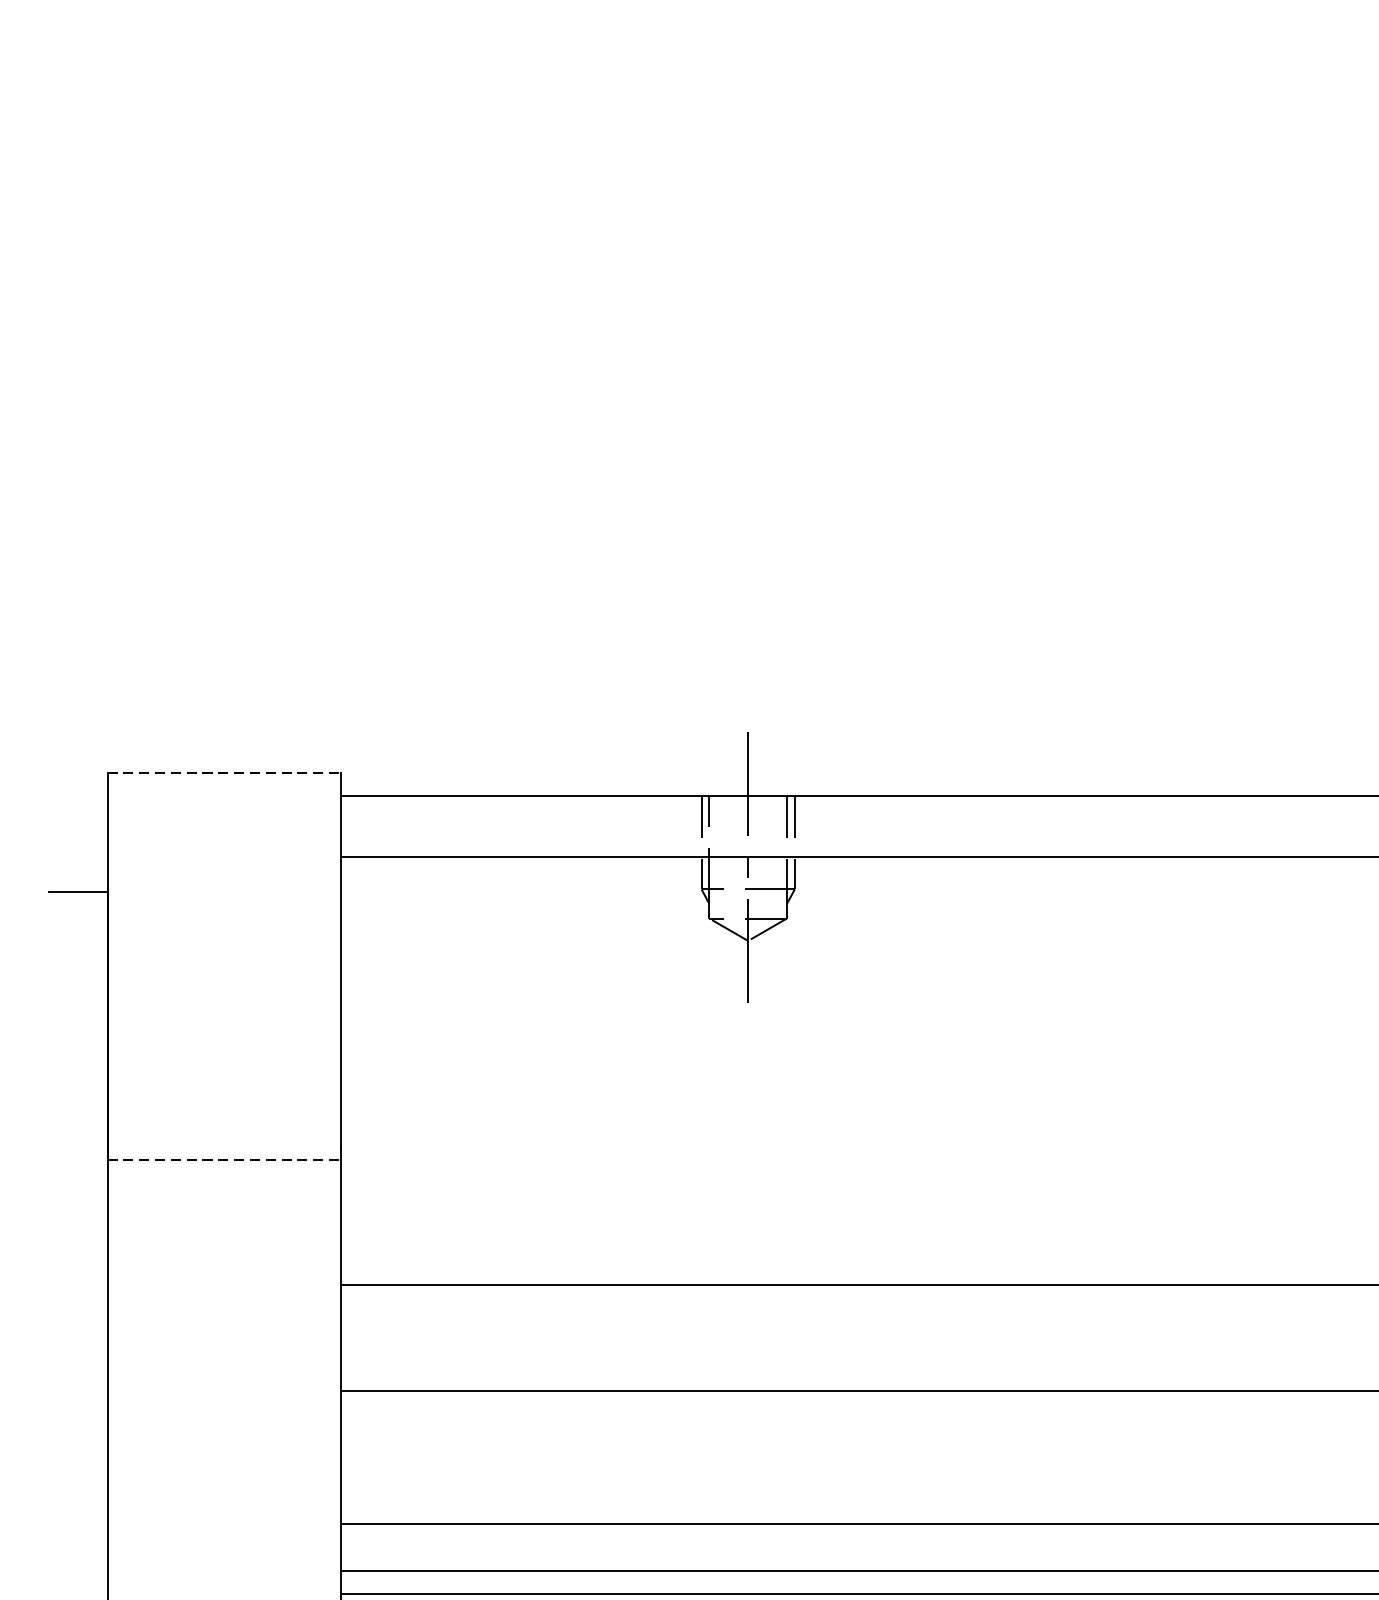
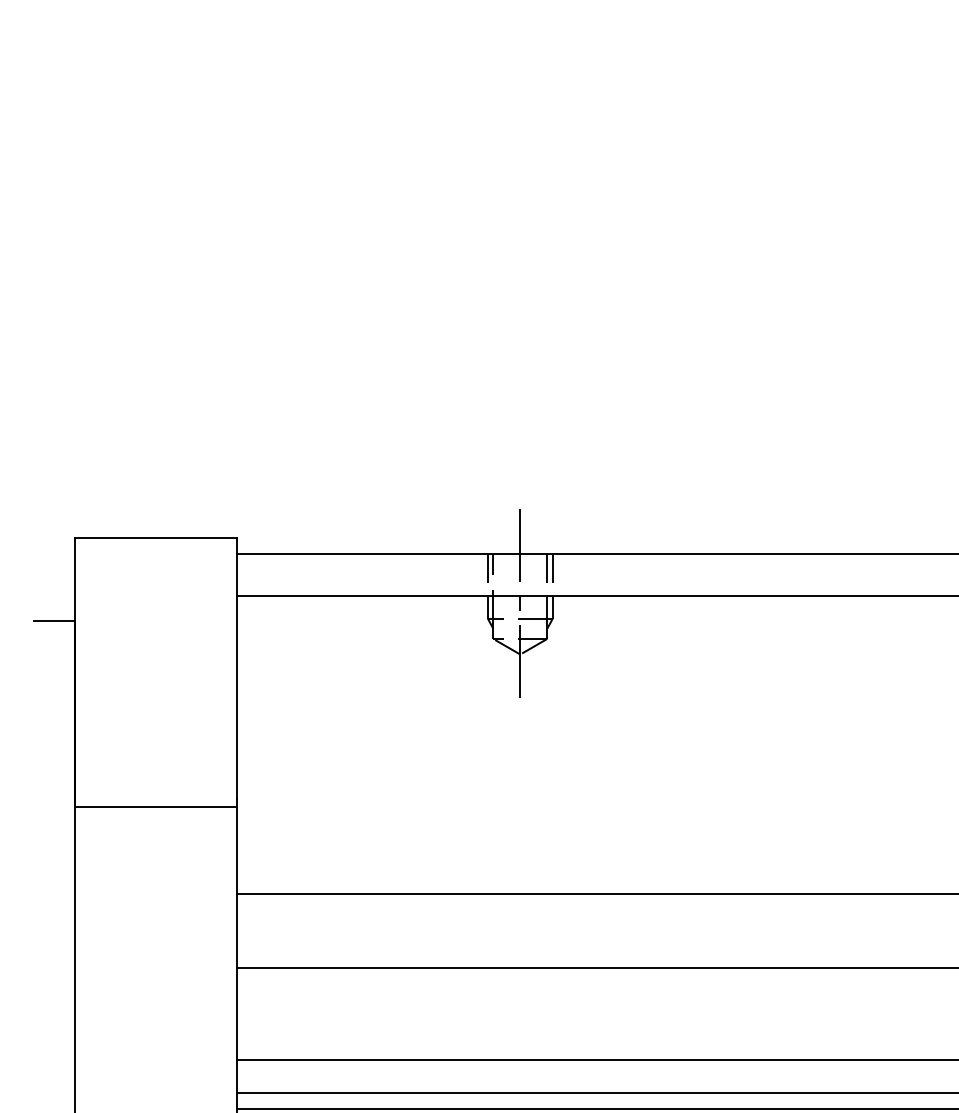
line: (225, 772) -> (156, 537), dashed -> solid
line: (225, 1159) -> (156, 806), dashed -> solid

